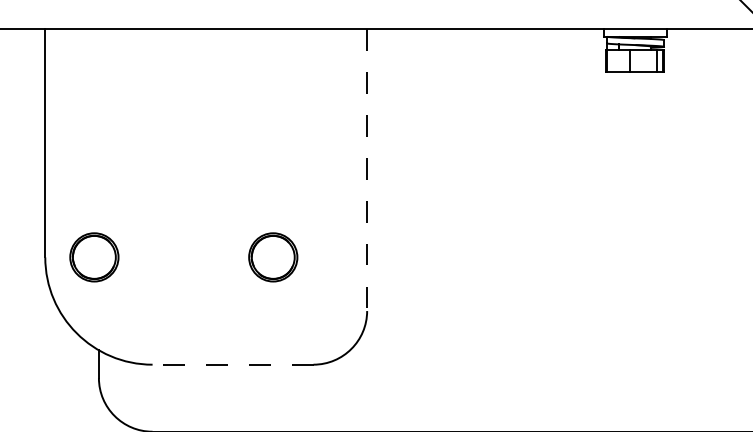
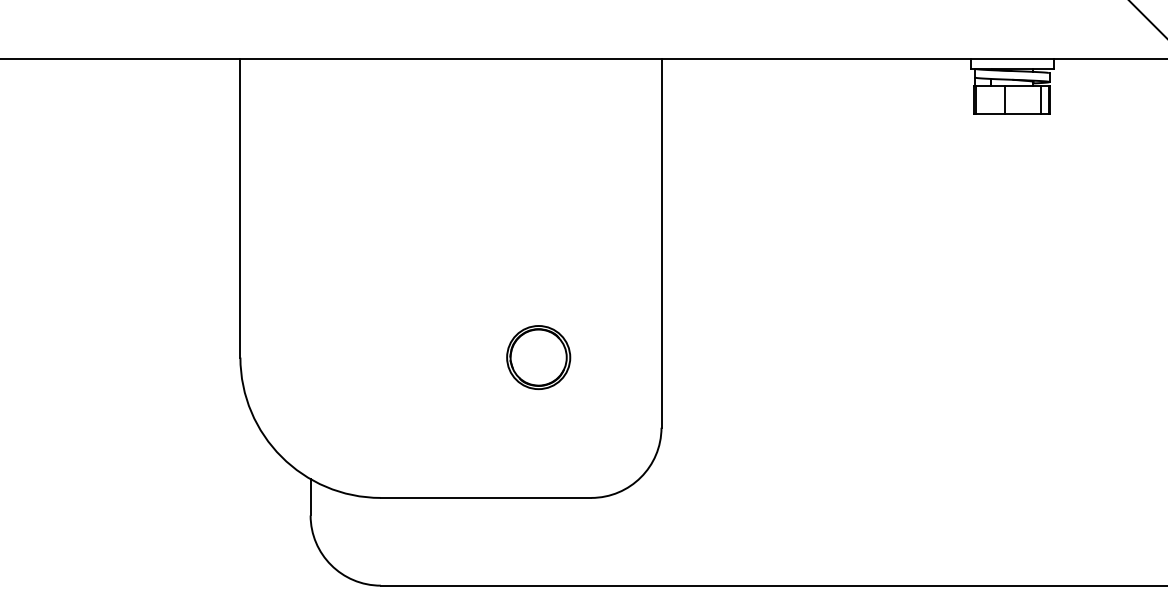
line: (367, 170) -> (661, 244), dashed -> solid
part: (94, 257) -> (304, 357), removed
line: (232, 364) -> (485, 497), dashed -> solid

